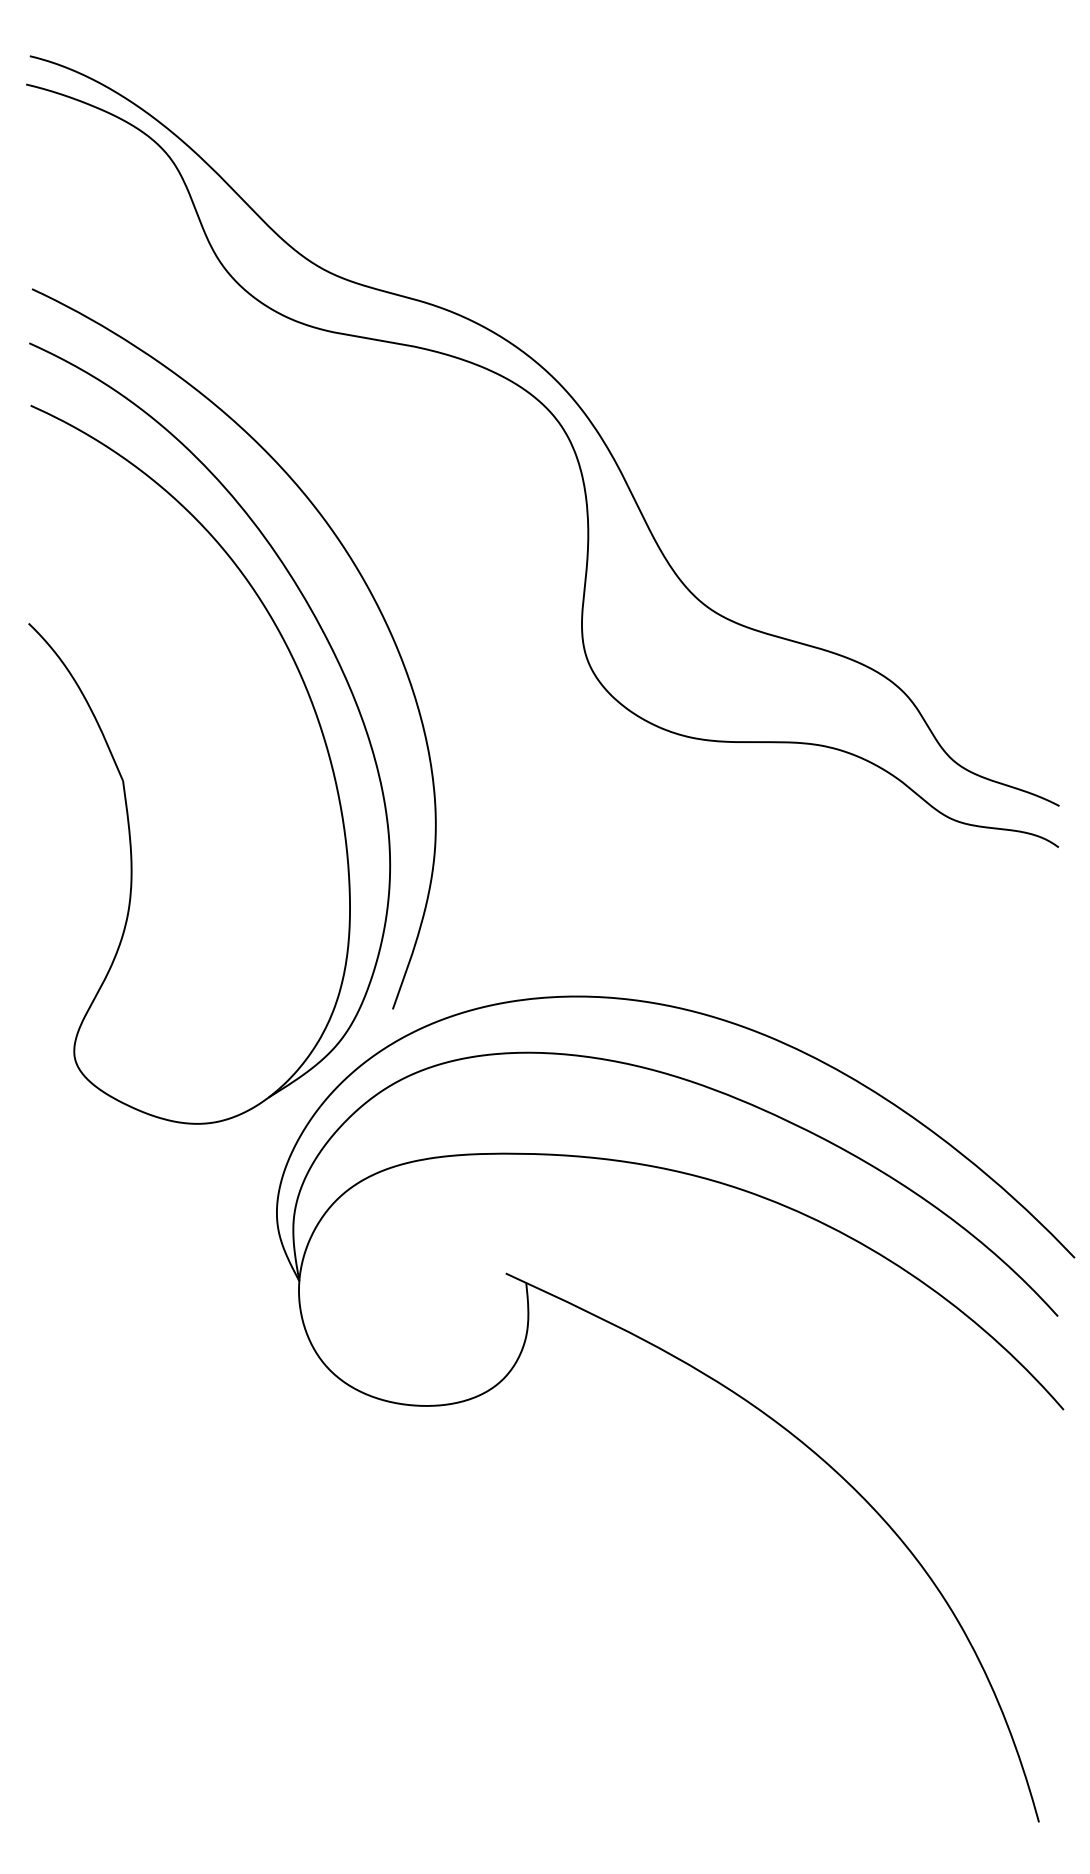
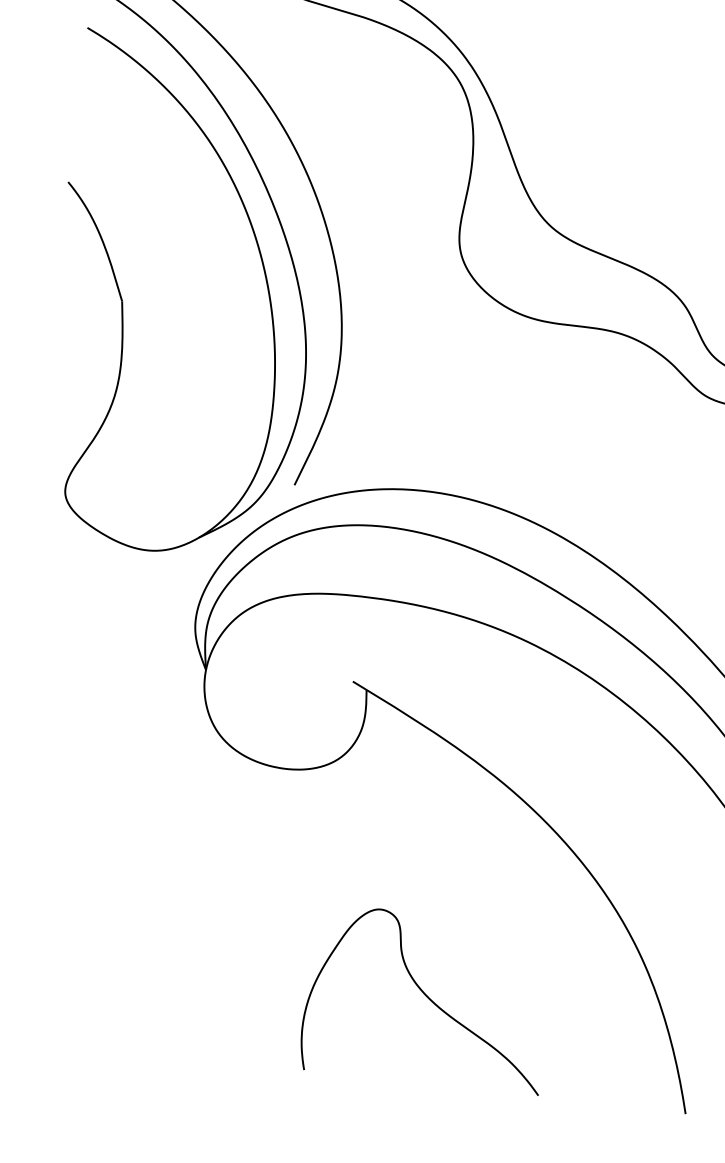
curve: (661, 1702) -> (428, 998), added

